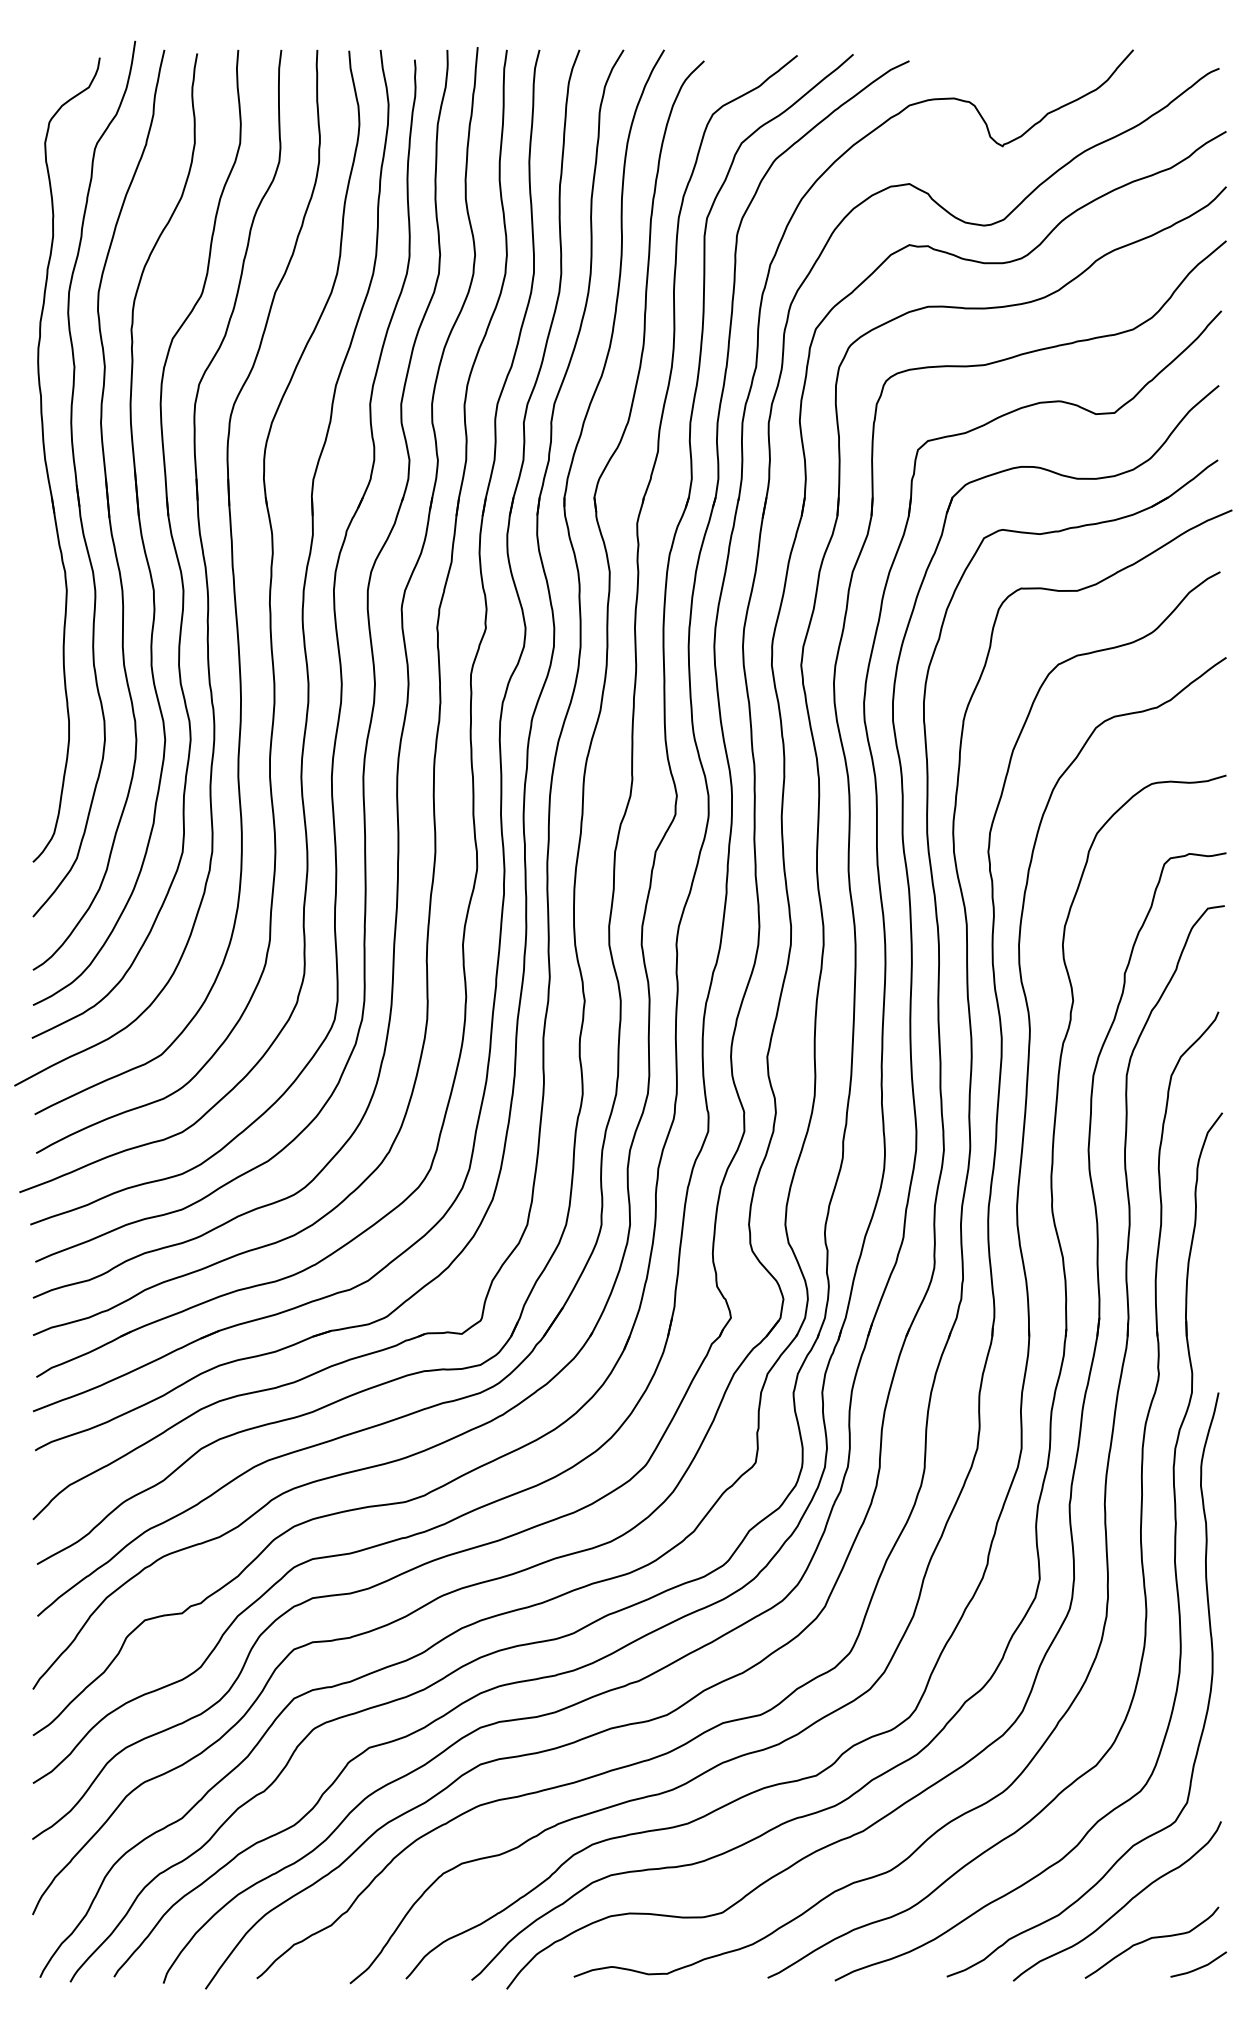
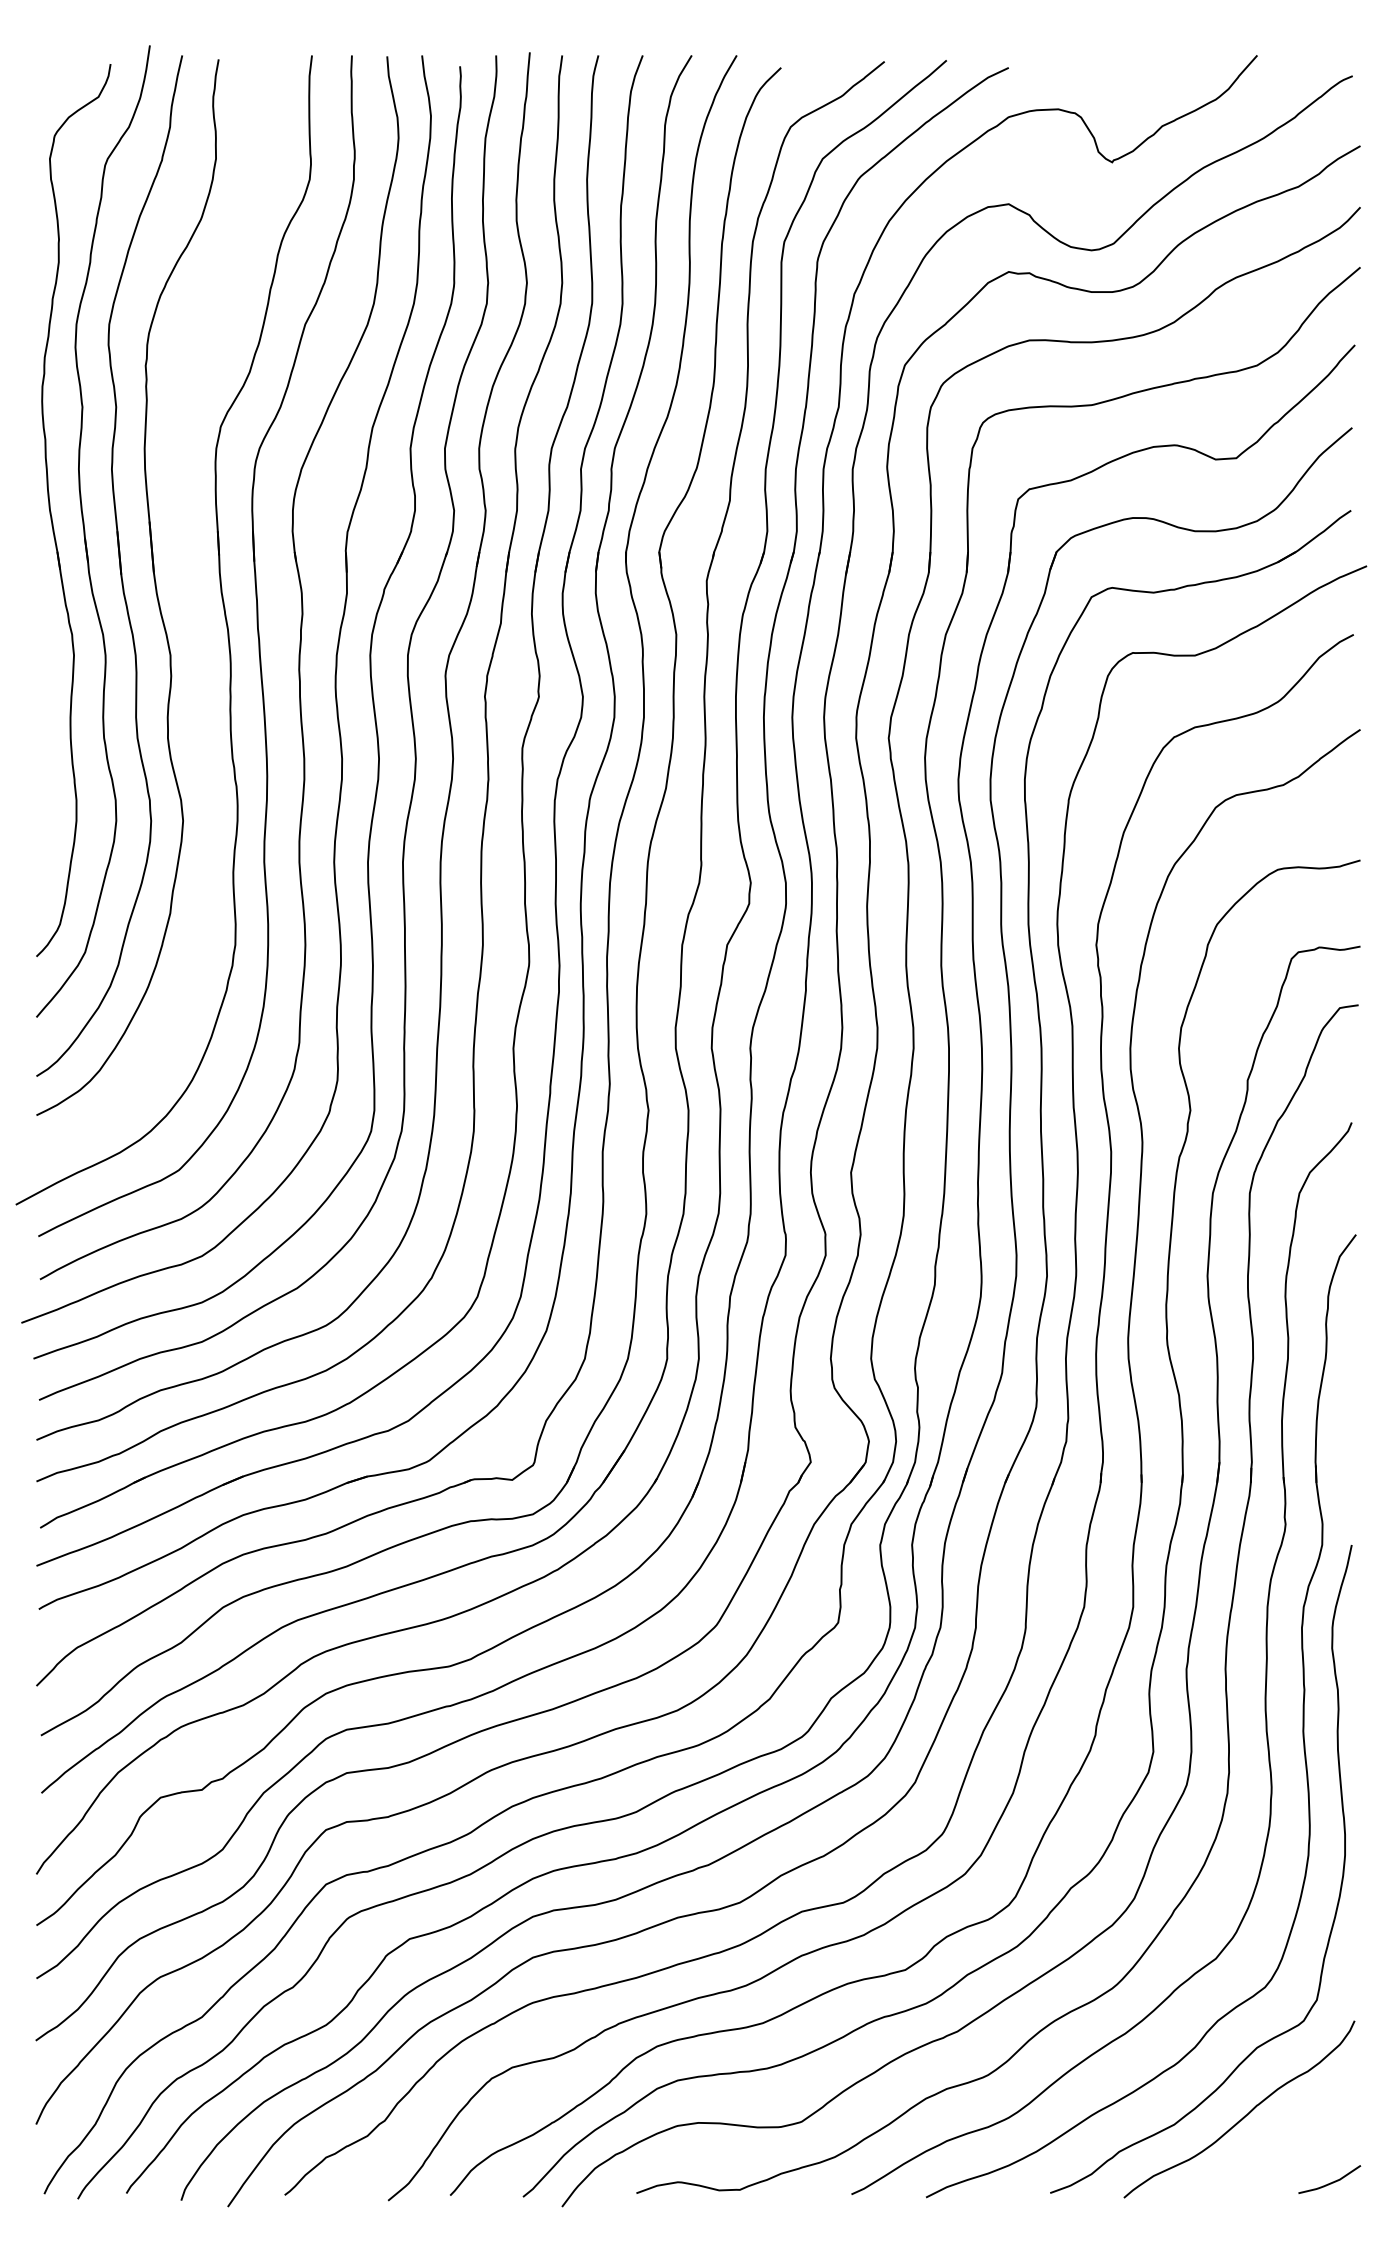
part: (170, 535) -> (189, 594), removed
curve: (1151, 1939) -> (1277, 2151), removed

